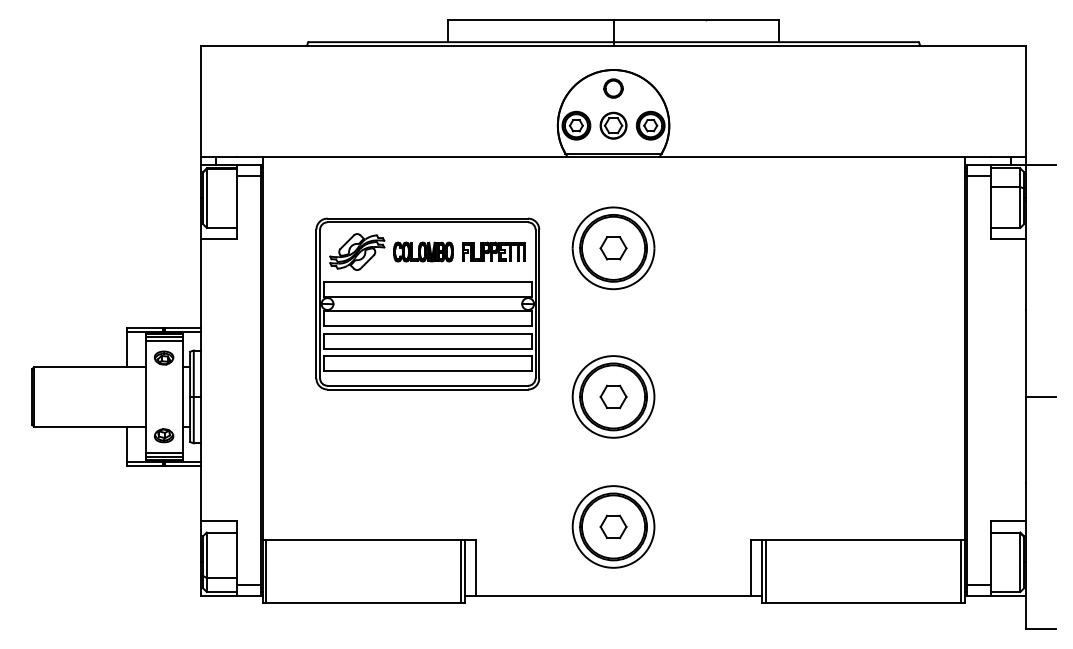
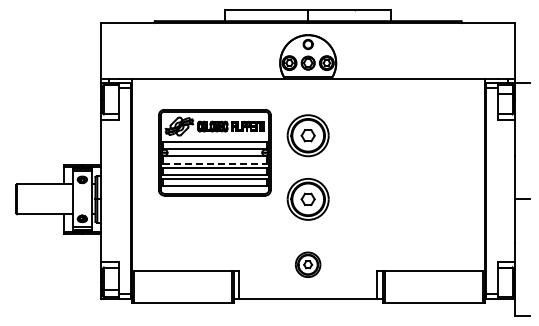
part: (612, 247) -> (307, 135), moved
line: (429, 325) -> (215, 163), solid -> dashed
part: (612, 526) -> (307, 264), size x0.6

